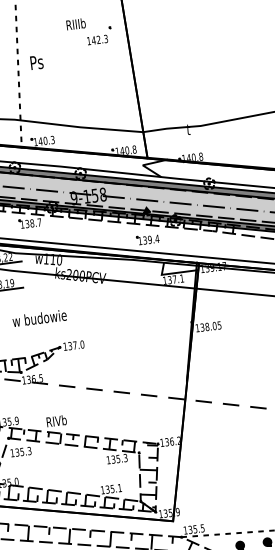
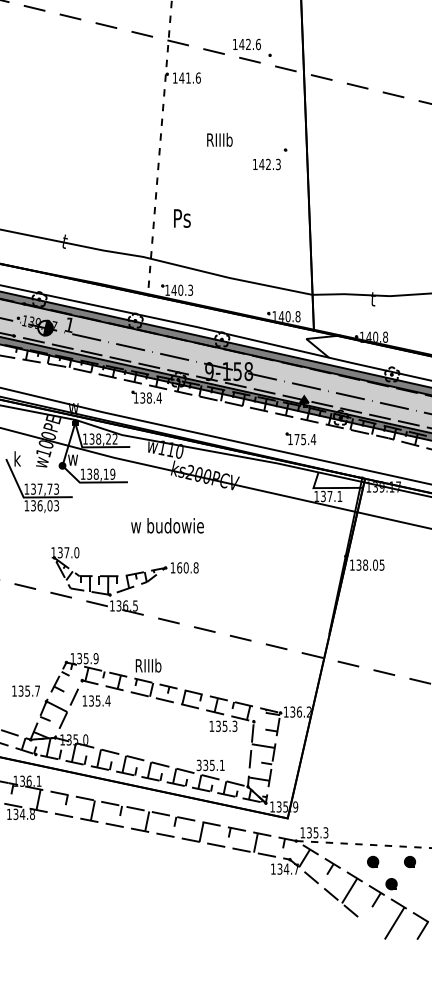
text: (75, 24) -> (219, 139), moved
text: (37, 62) -> (182, 218), moved
text: (38, 222) -> (158, 397), 138.7 -> 138.4
text: (147, 240) -> (300, 439), 139.4 -> 175.4
text: (39, 318) -> (167, 525), moved
text: (75, 345) -> (187, 567), 137.0 -> 160.8
text: (60, 420) -> (154, 665), RIVb -> RIIIb
text: (29, 450) -> (107, 700), 135.3 -> 135.4
text: (102, 490) -> (198, 765), 135.1 -> 335.1
text: (202, 528) -> (325, 832), 135.5 -> 135.3

